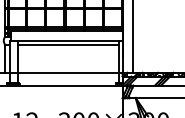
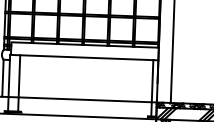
line: (67, 44) -> (85, 62), removed

